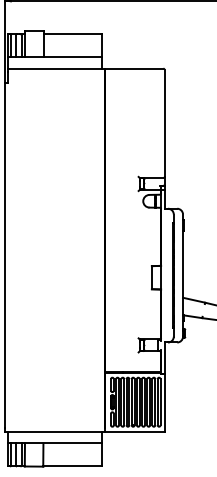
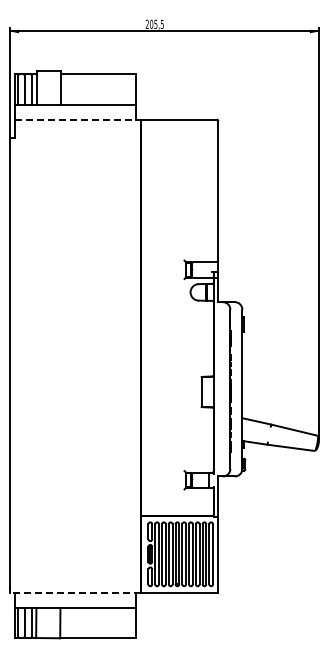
line: (57, 68) -> (78, 119), solid -> dashed
line: (54, 431) -> (75, 592), solid -> dashed

